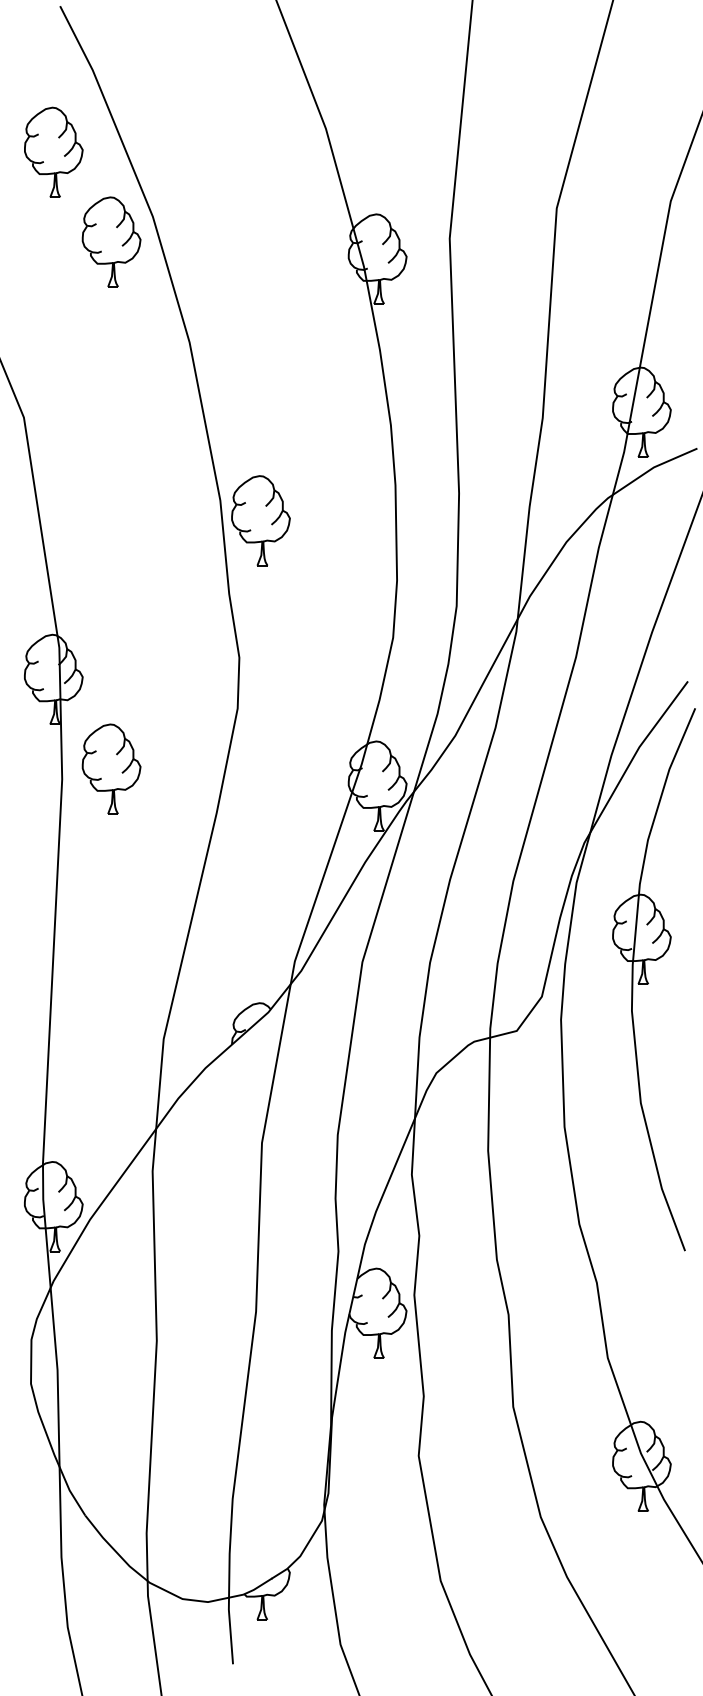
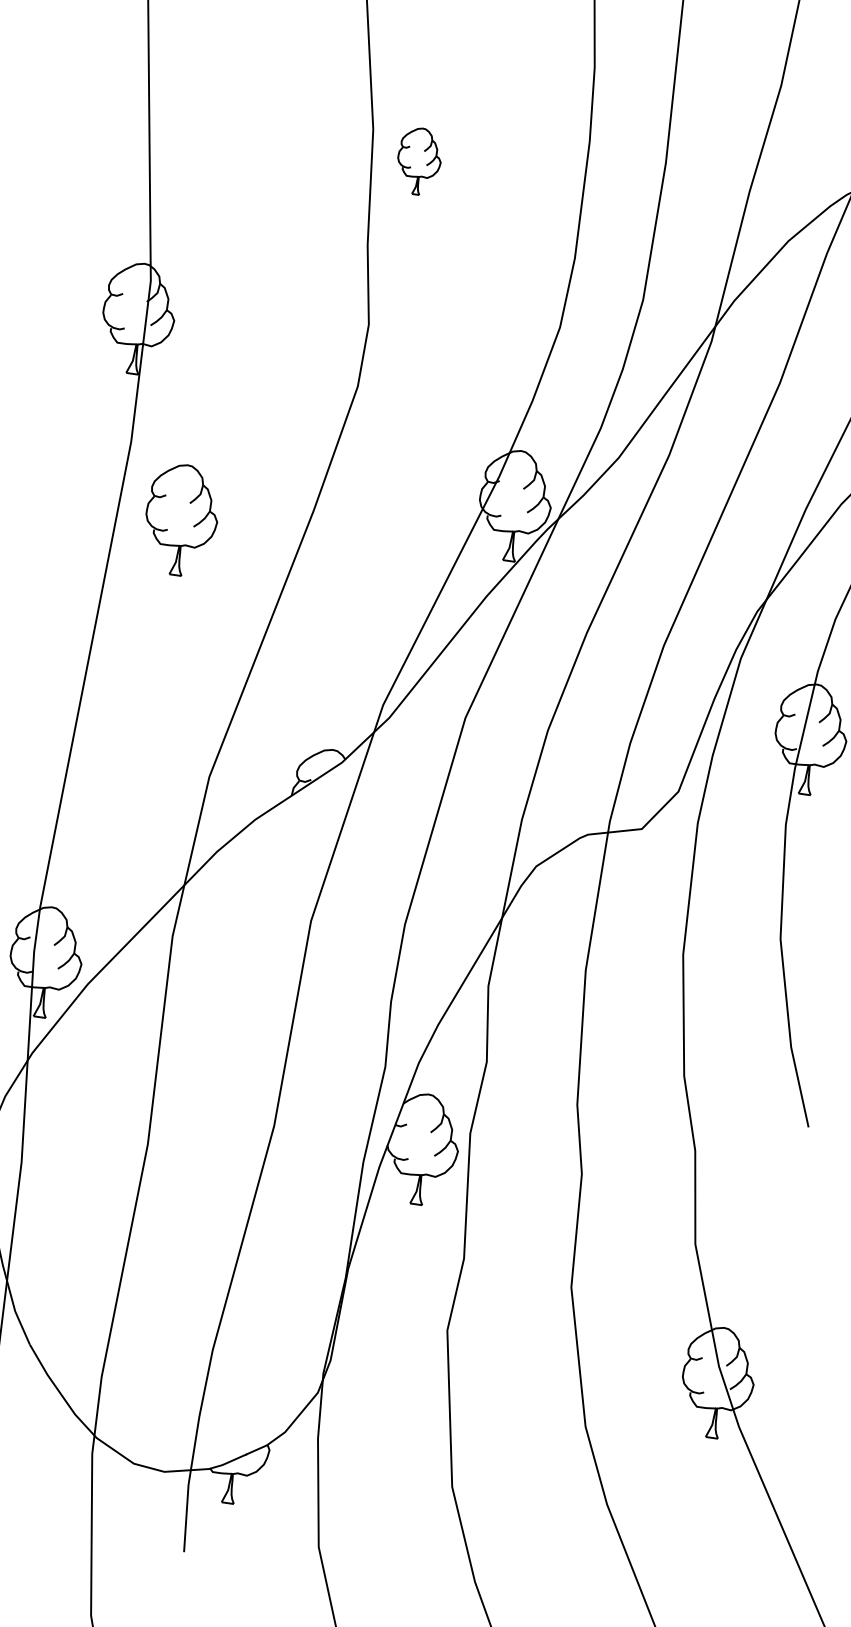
part: (260, 520) -> (418, 160), size x0.6
part: (111, 768) -> (181, 519), moved

